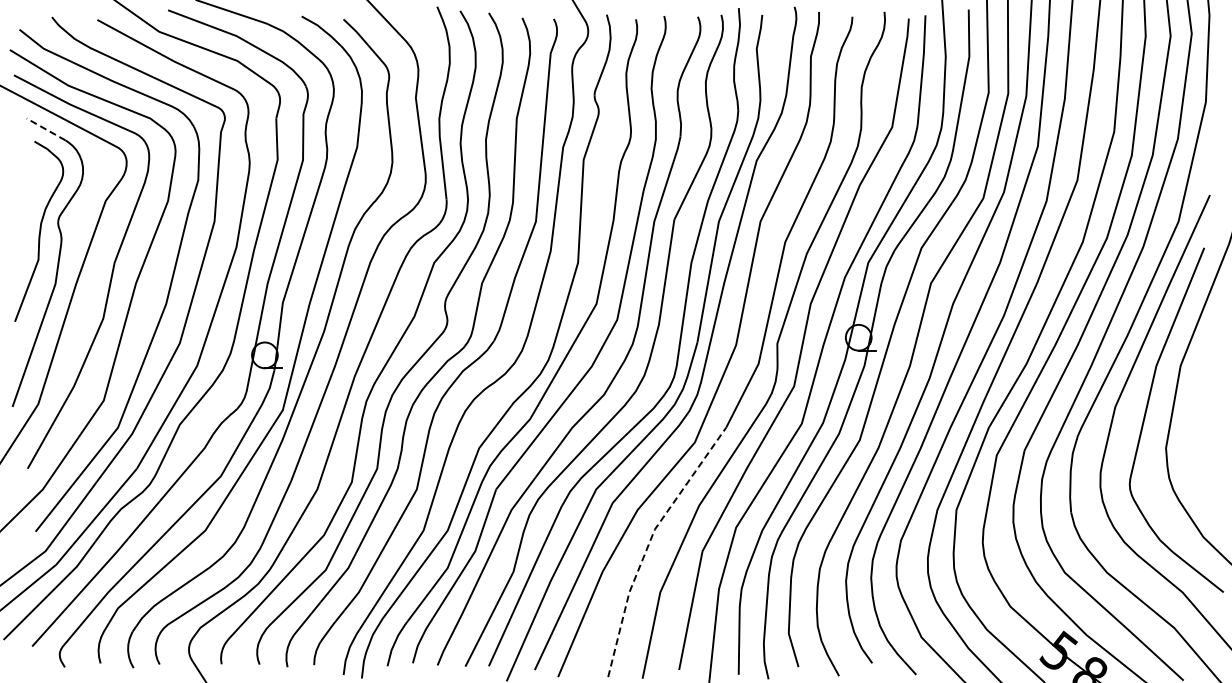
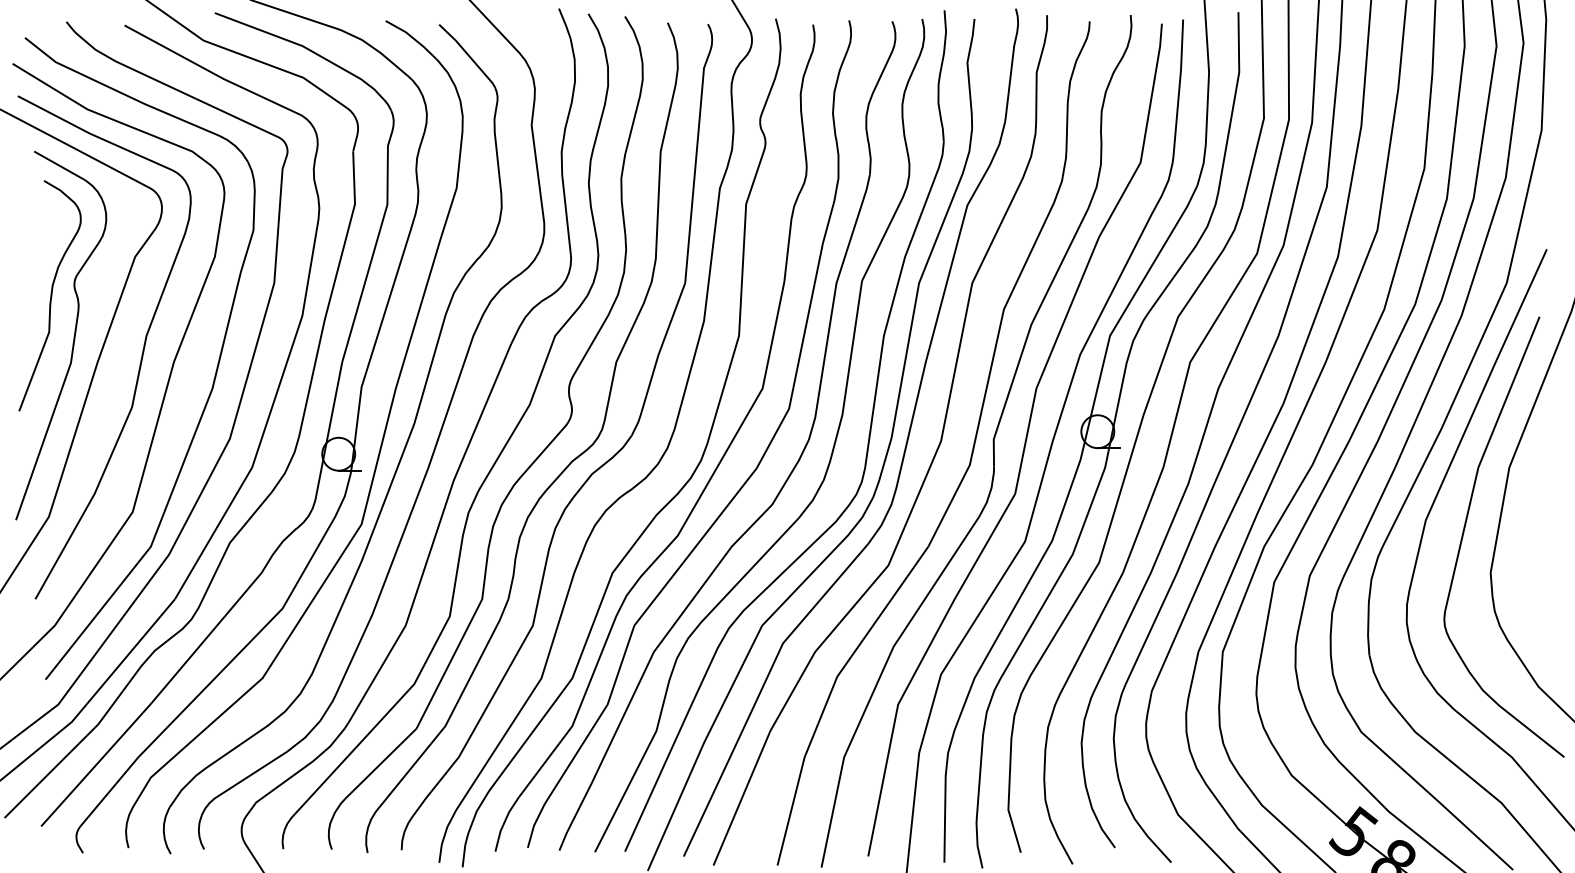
line: (45, 129) -> (58, 165), dashed -> solid
line: (649, 543) -> (830, 694), dashed -> solid

